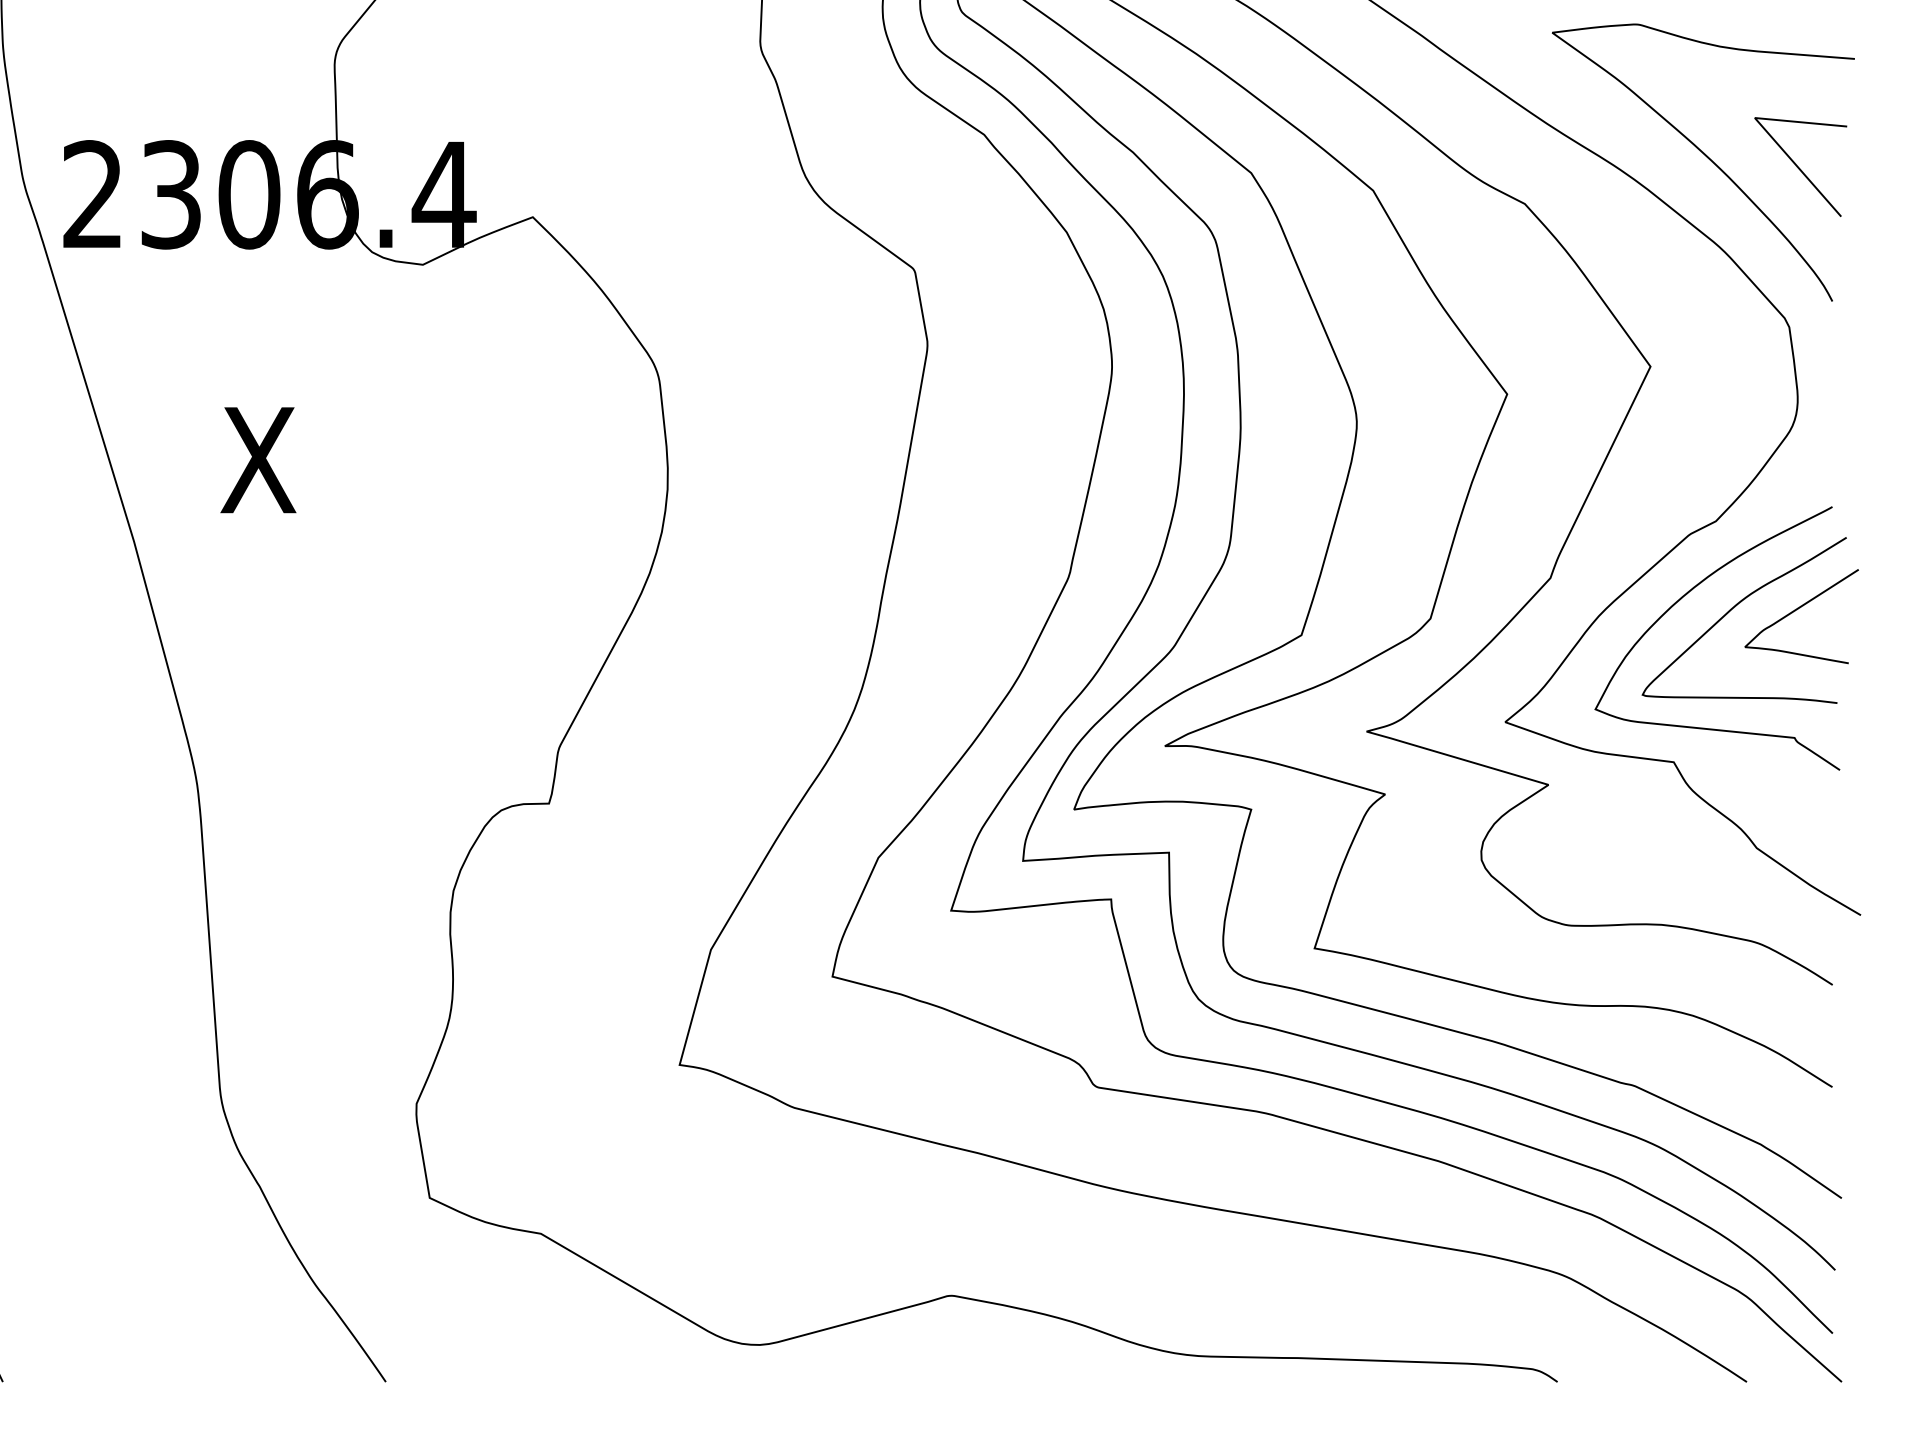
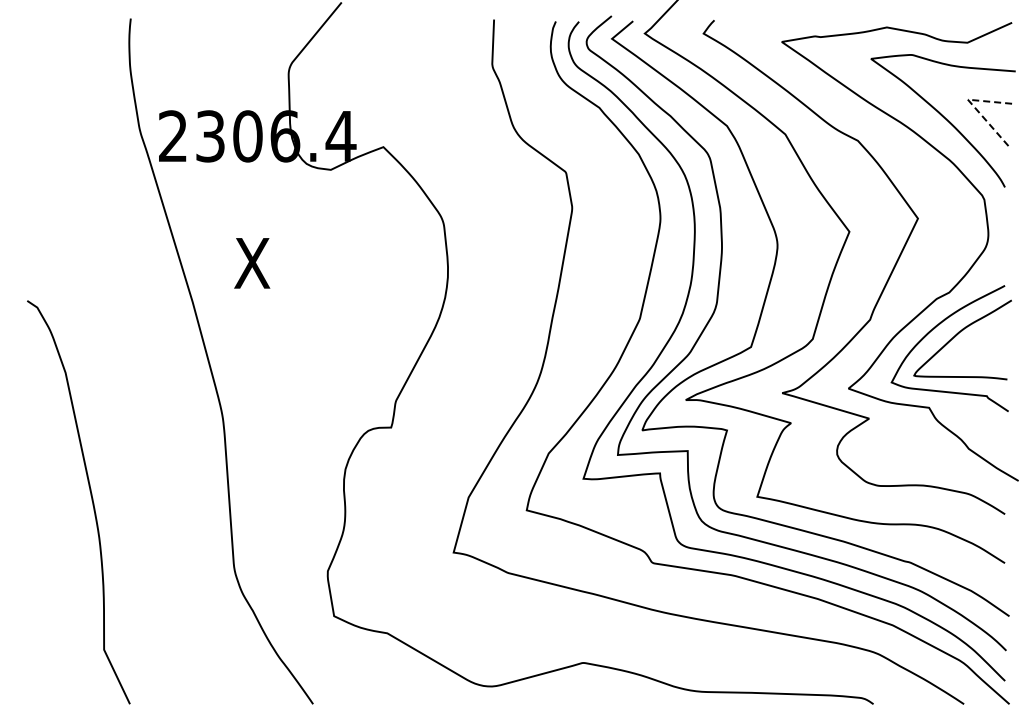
line: (1766, 132) -> (973, 106), solid -> dashed
curve: (1795, 613) -> (987, 336), removed

